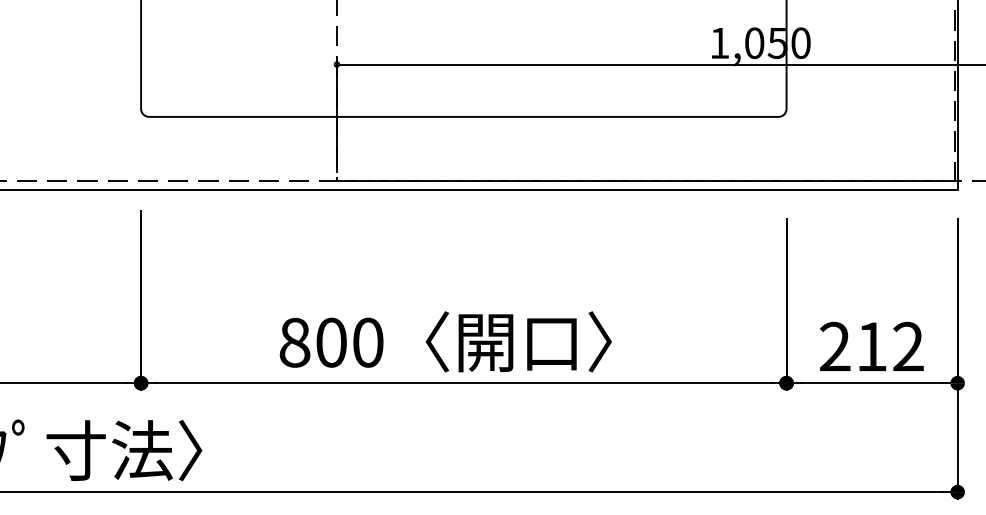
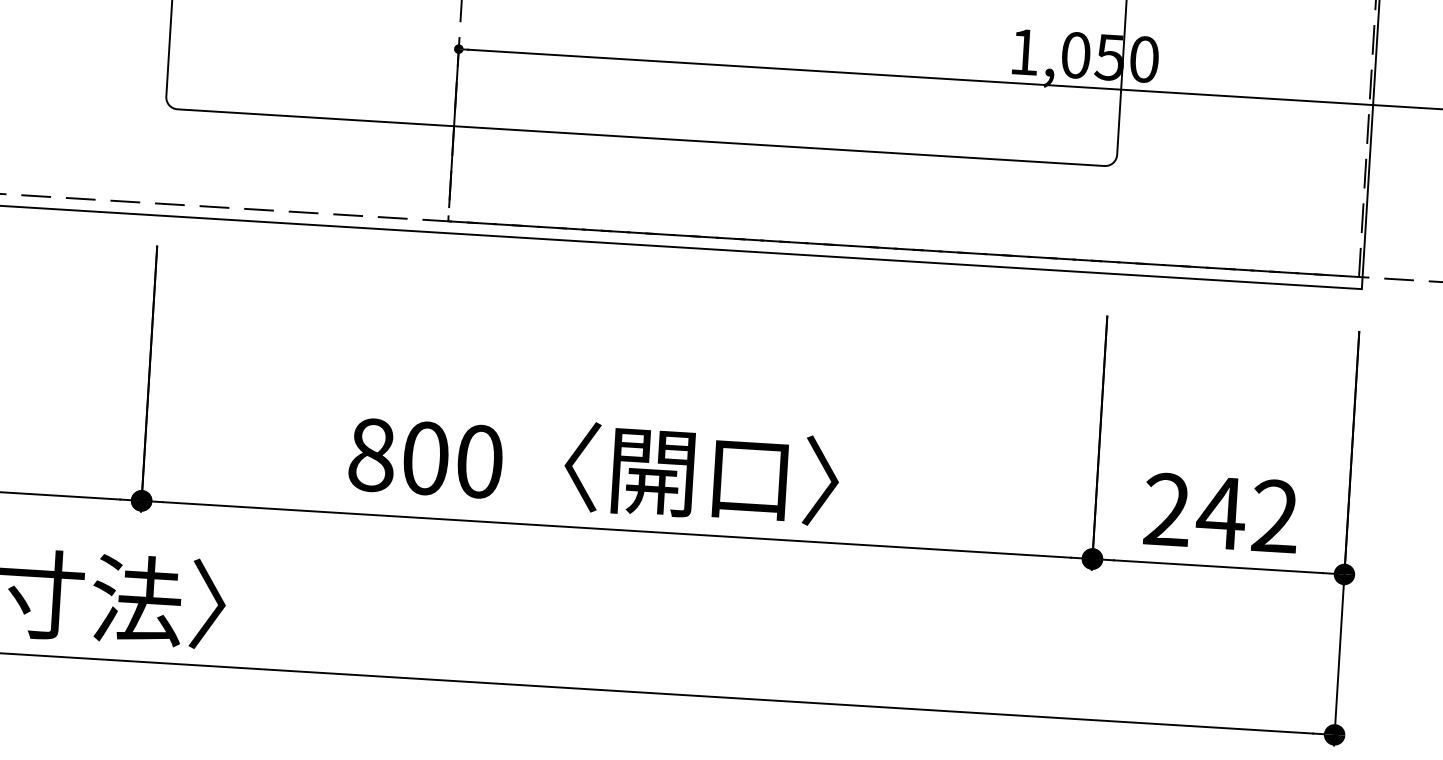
text: (871, 346) -> (1220, 512), 212 -> 242

